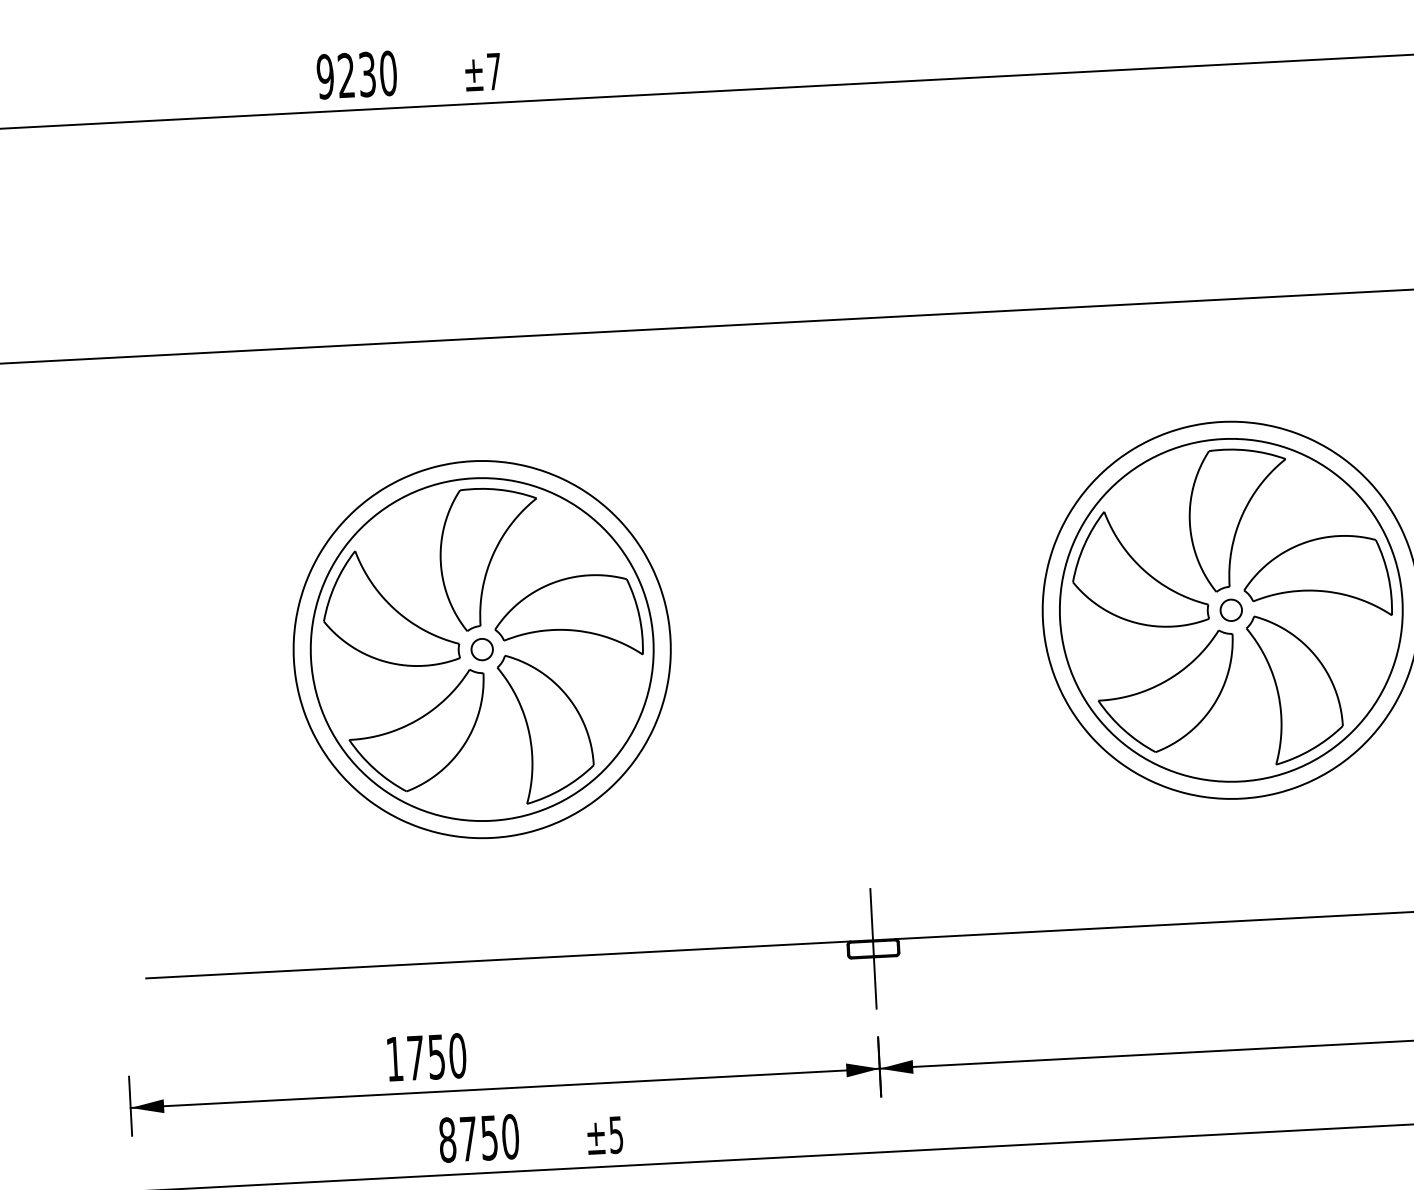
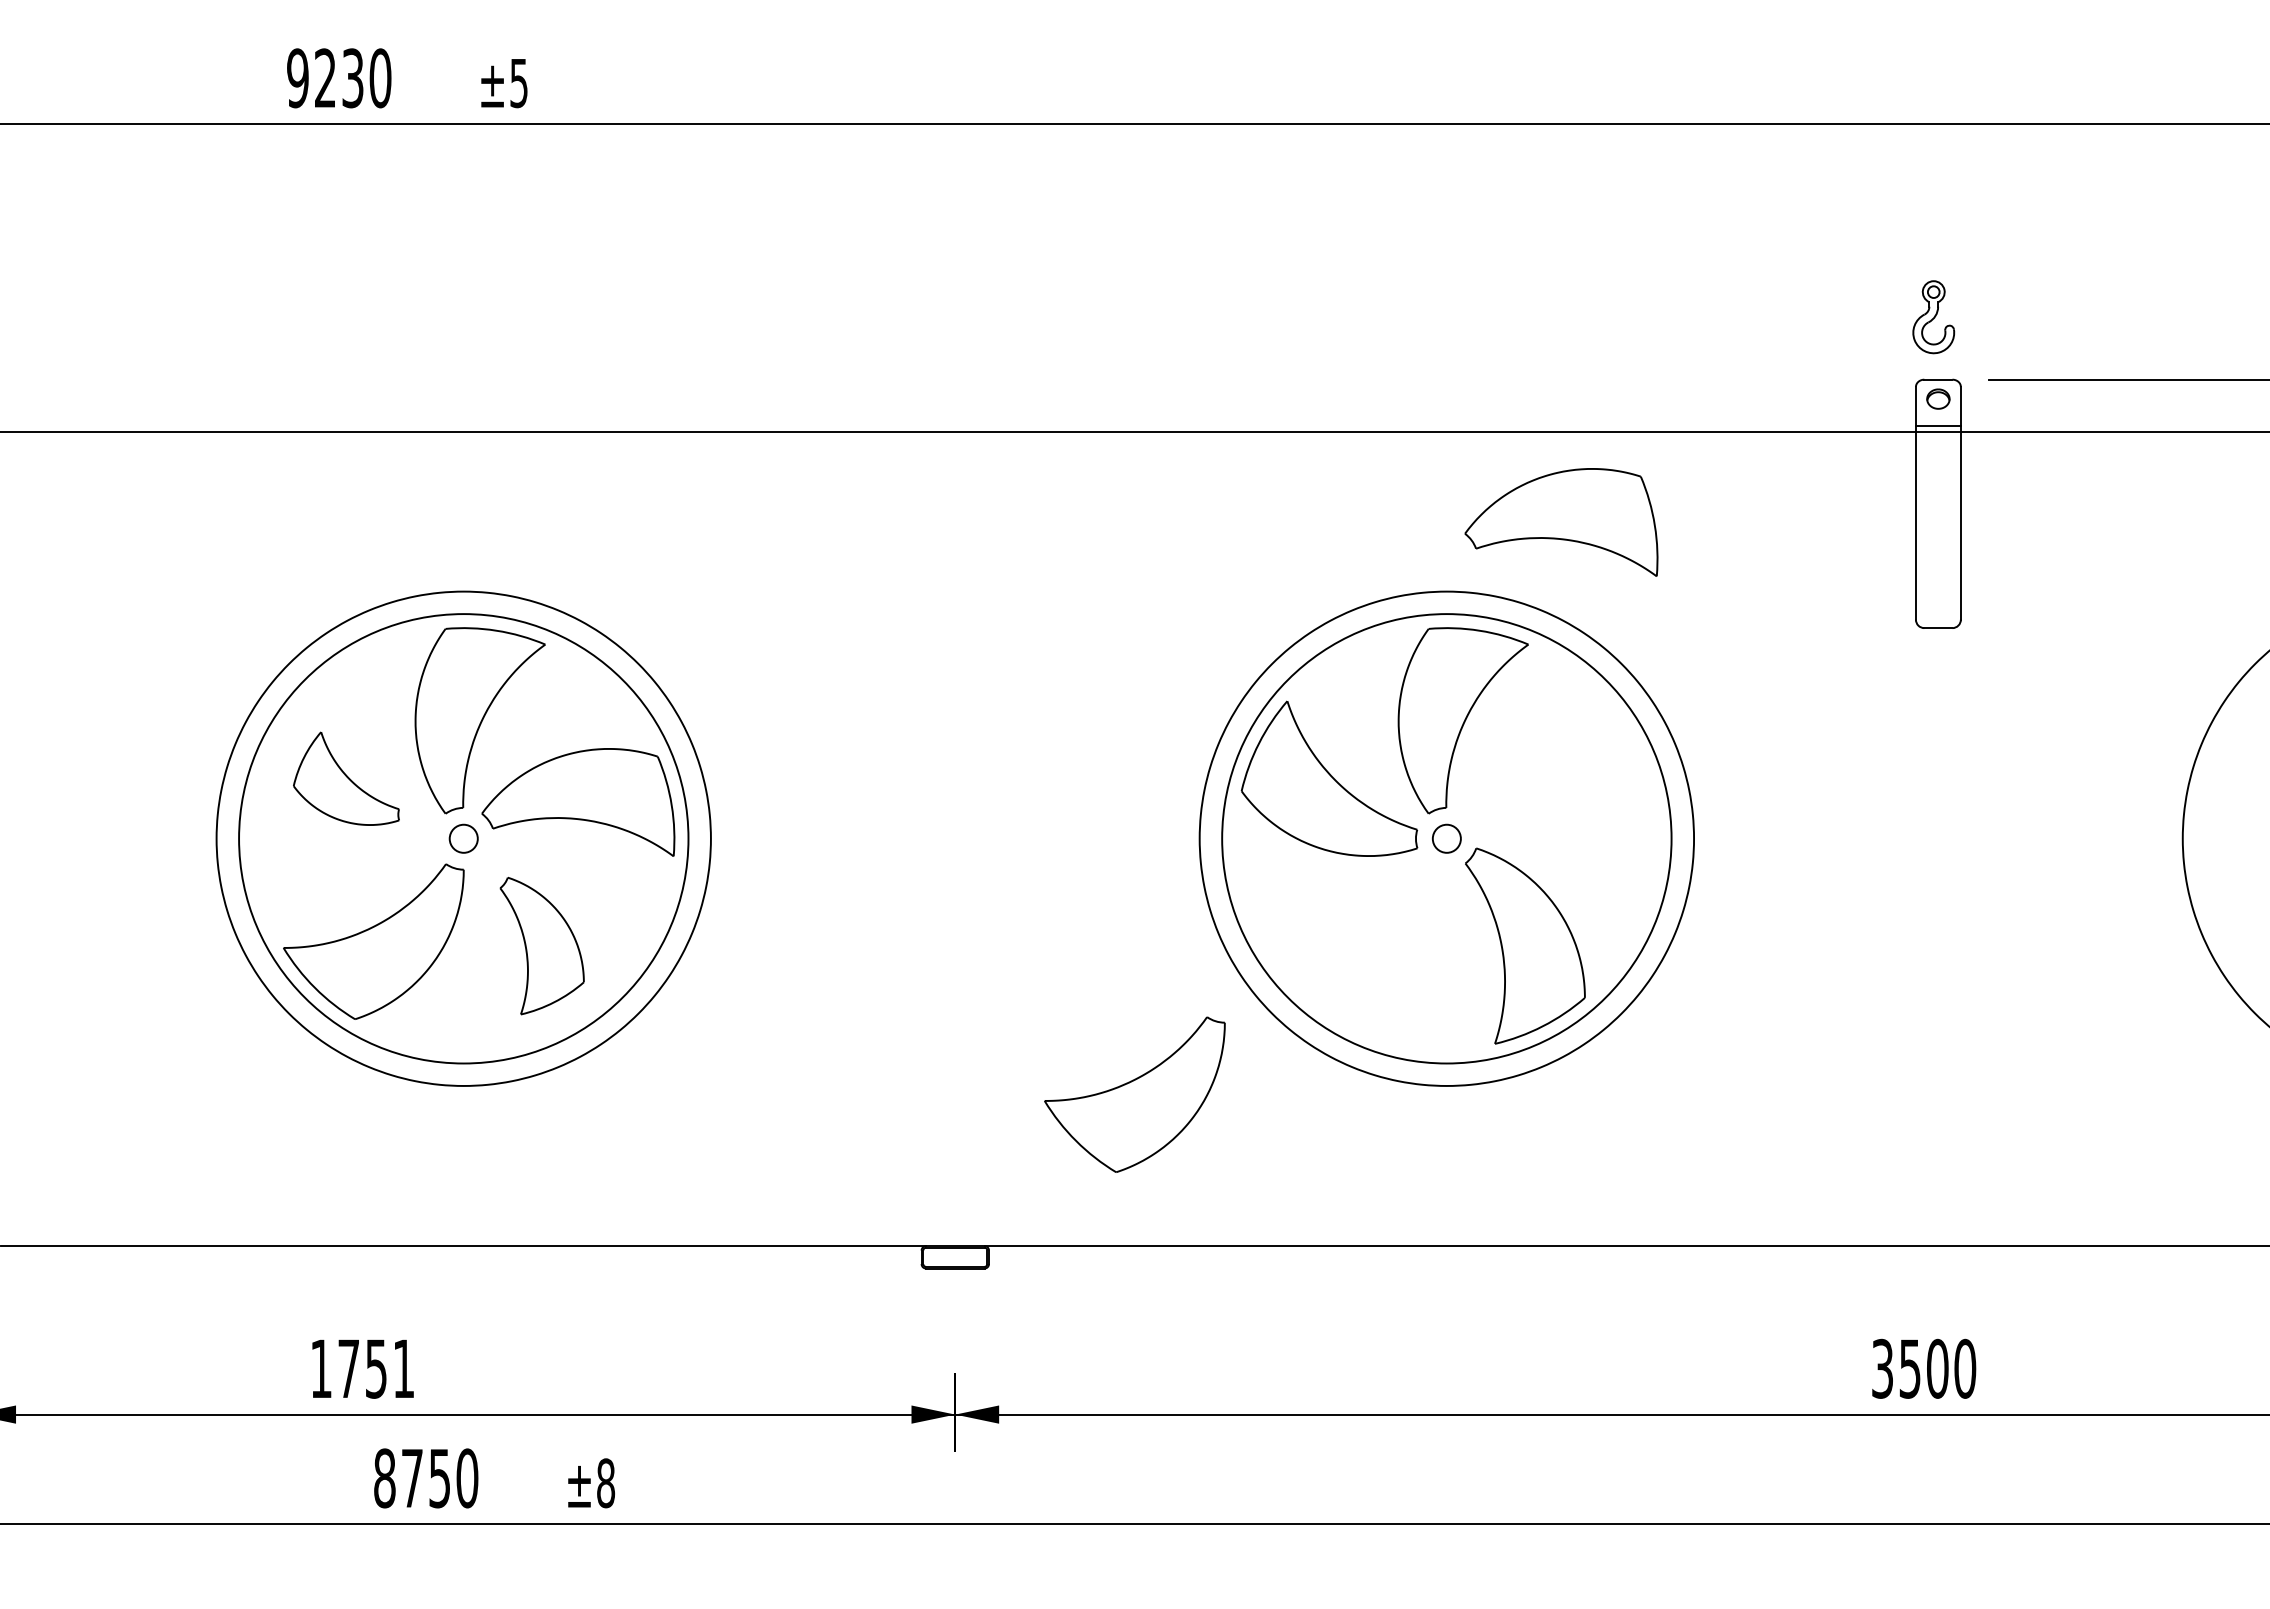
text: (493, 71) -> (518, 83), ±7 -> ±5
part: (1317, 578) -> (1561, 522), moved
part: (390, 608) -> (346, 778), size x0.6
part: (1166, 692) -> (1134, 1094), moved
part: (545, 727) -> (541, 945), size x0.7
line: (873, 948) -> (955, 1257), removed
text: (457, 1055) -> (403, 1368), 1750 -> 1751
text: (616, 1135) -> (606, 1483), ±5 -> ±8

